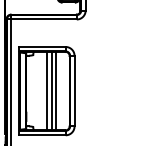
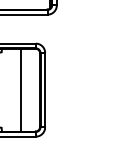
line: (47, 90) -> (16, 89), removed
line: (56, 90) -> (26, 89), removed

